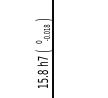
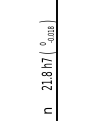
text: (42, 82) -> (46, 84), 15.8 -> 21.8

